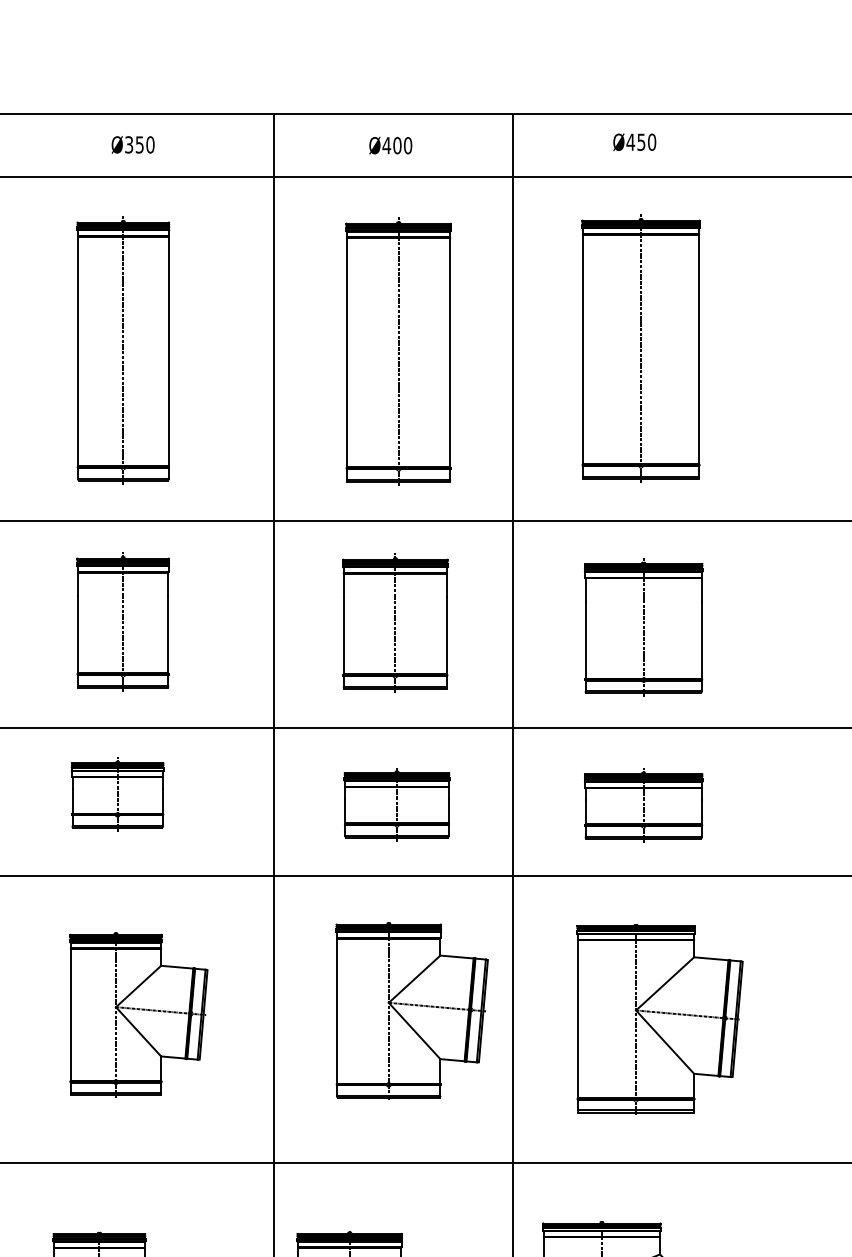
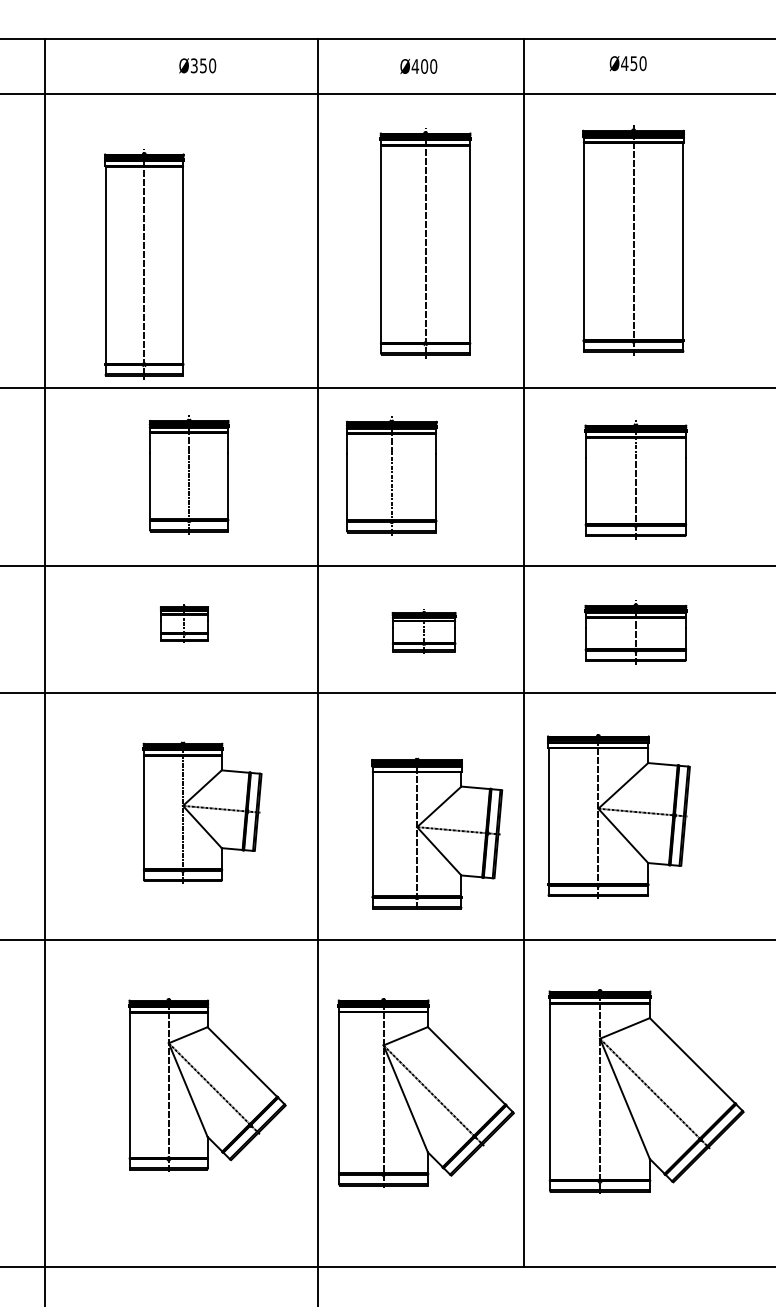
part: (123, 350) -> (144, 264), moved
part: (395, 622) -> (391, 475), moved
part: (117, 794) -> (184, 623), size x0.6
part: (396, 803) -> (423, 631), size x0.7
part: (412, 1010) -> (437, 833), moved
part: (659, 1019) -> (618, 816), moved

